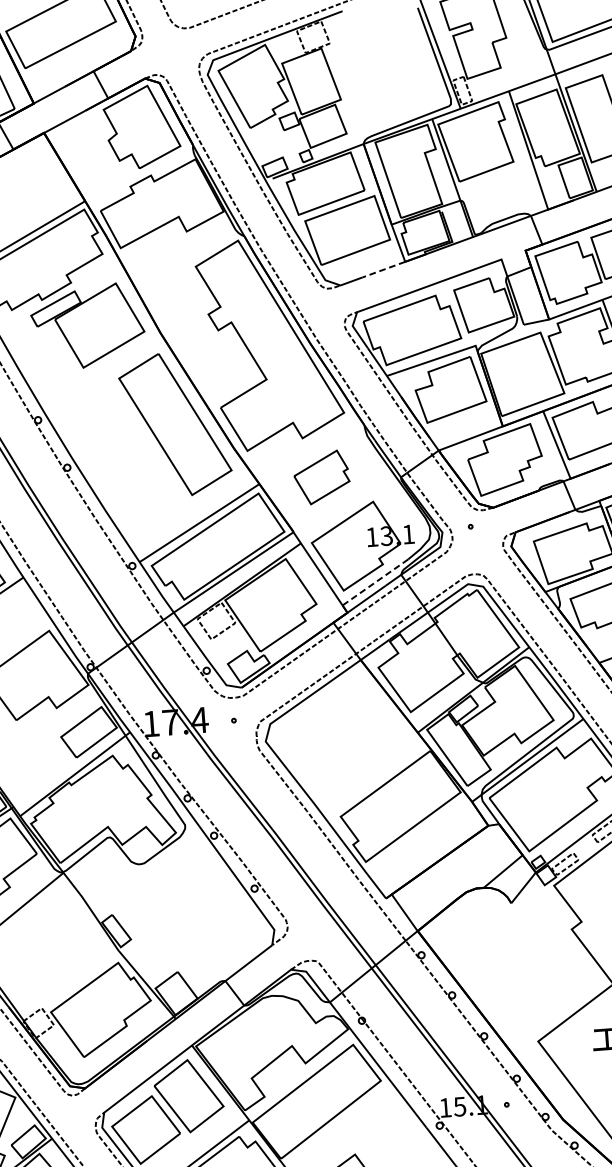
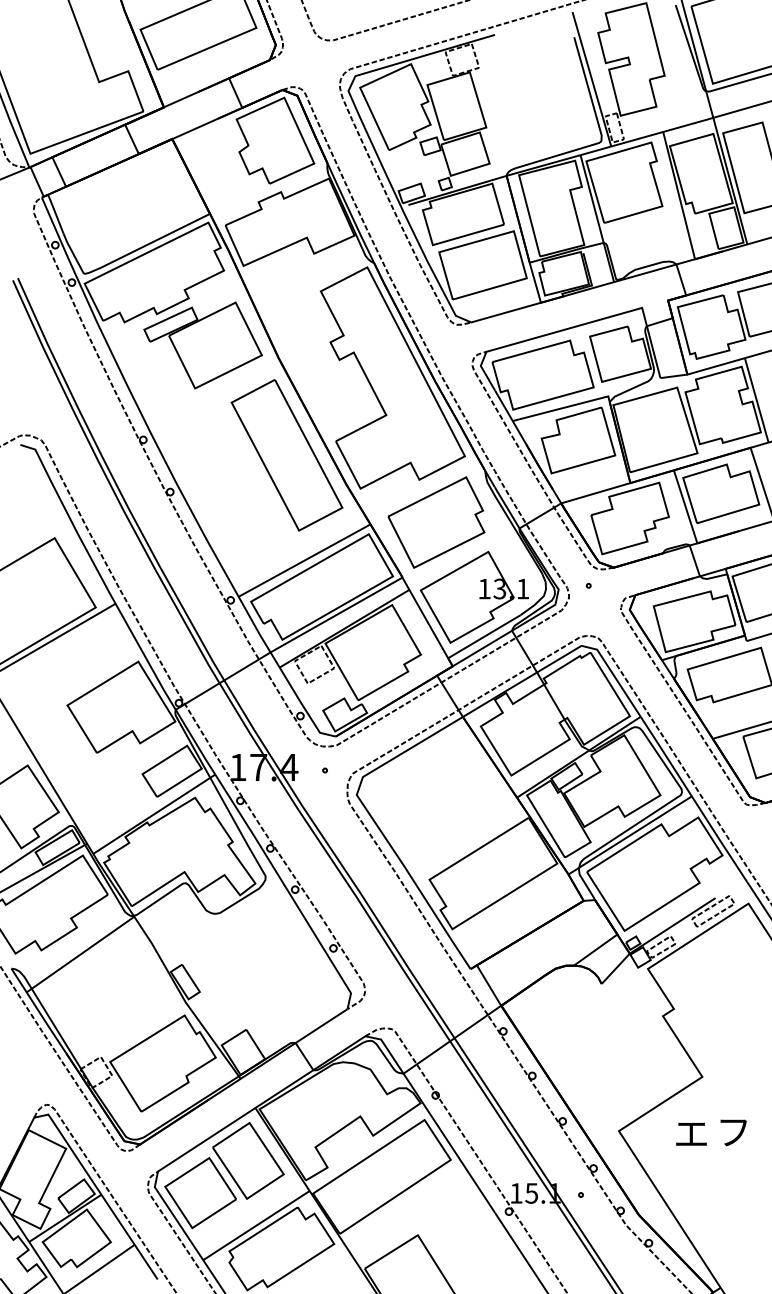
line: (384, 269) -> (518, 309), dashed -> solid
part: (321, 477) -> (436, 522), size x1.67
line: (374, 582) -> (483, 636), dashed -> solid

